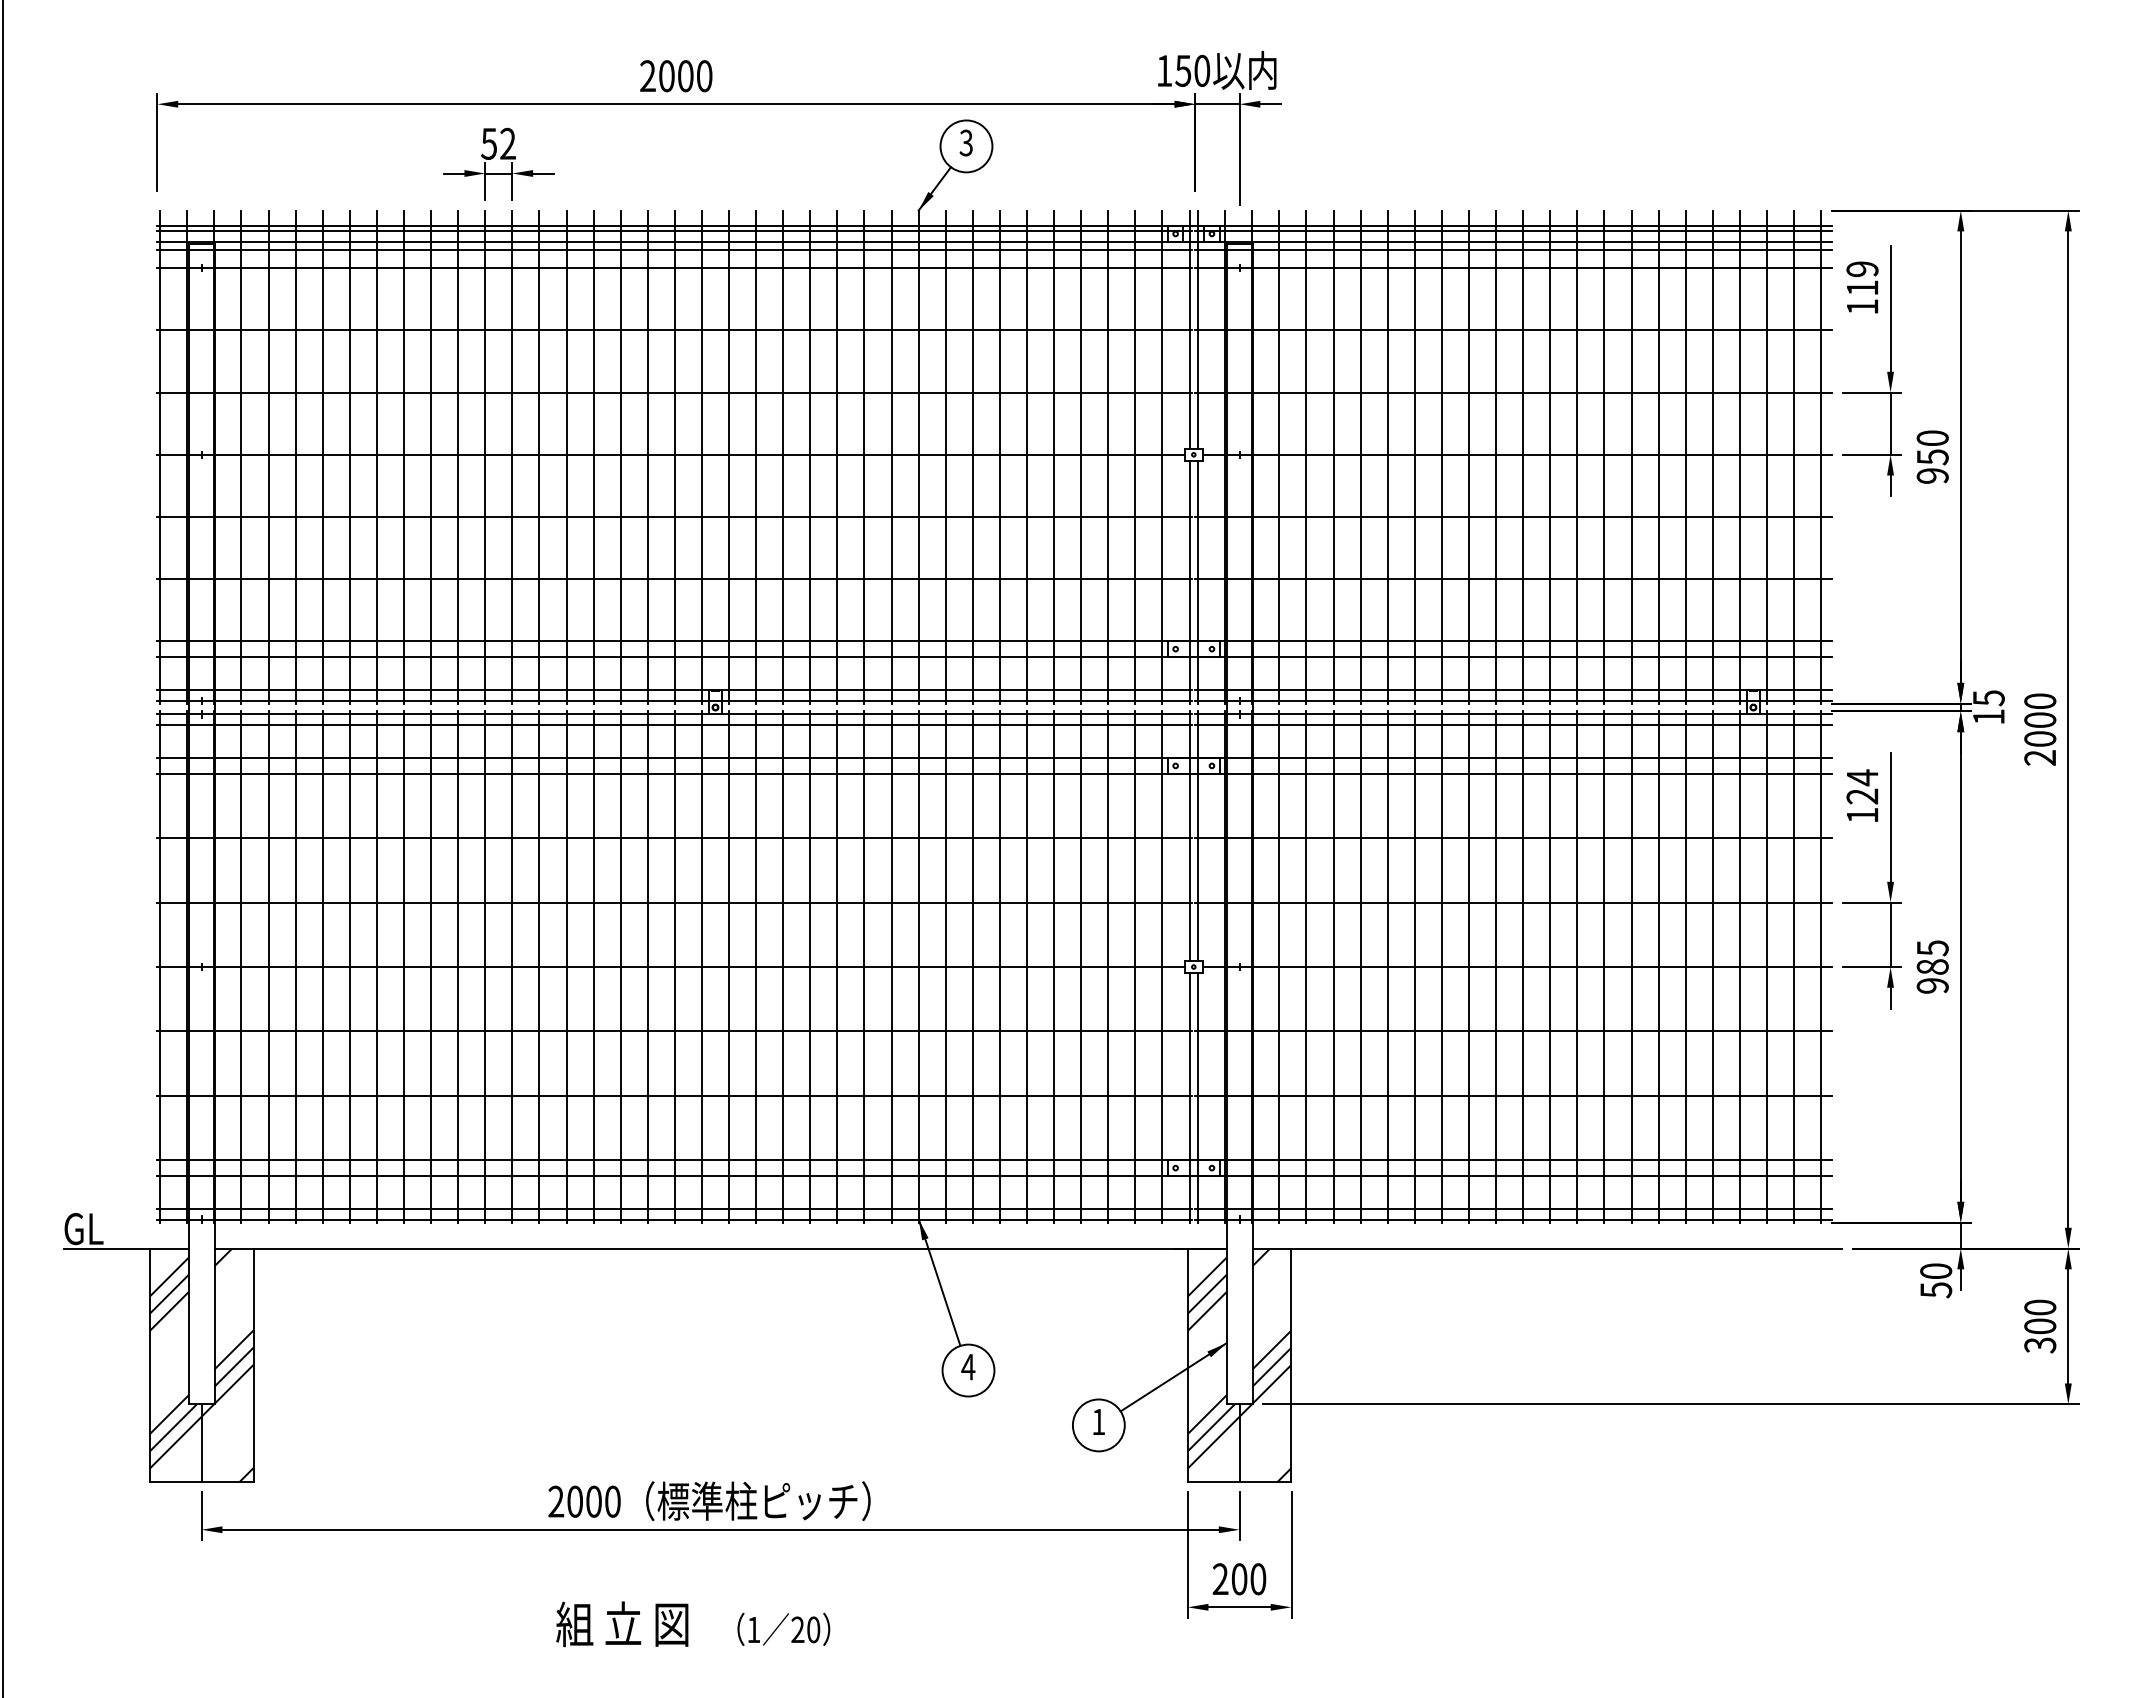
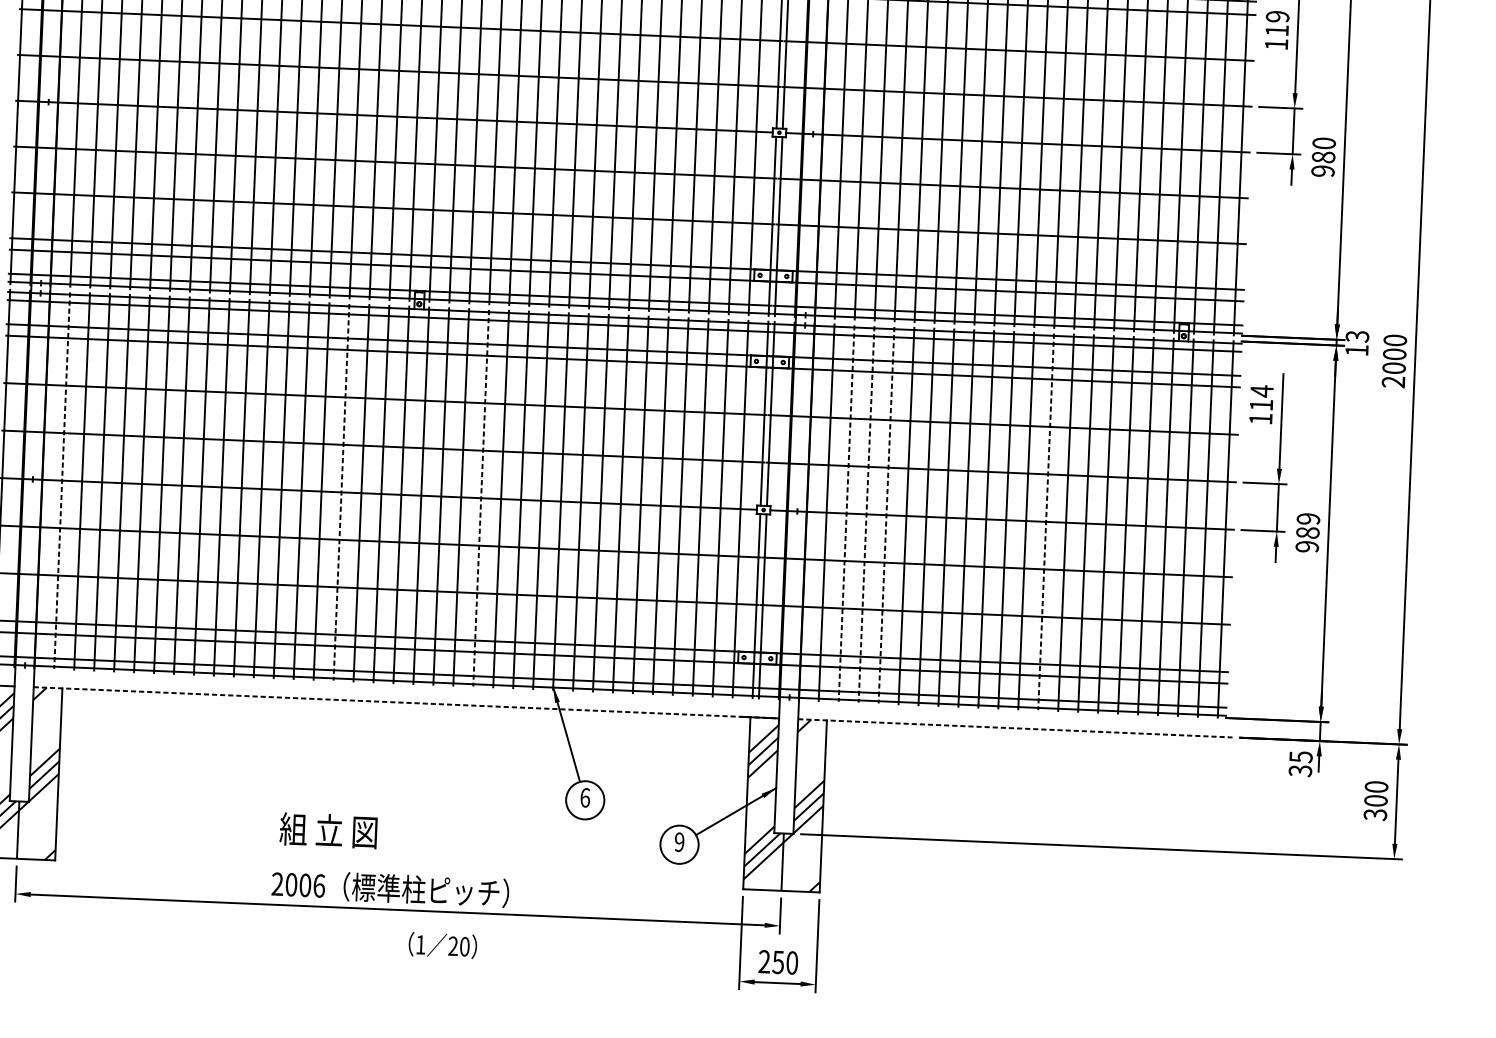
text: (1932, 457) -> (1323, 157), 950 -> 980
text: (1988, 697) -> (1357, 336), 15 -> 13
text: (1862, 796) -> (1261, 405), 124 -> 114
text: (1932, 948) -> (1308, 519), 985 -> 989
line: (241, 967) -> (62, 481), solid -> dashed
line: (620, 967) -> (341, 492), solid -> dashed
line: (810, 967) -> (481, 498), solid -> dashed
line: (1306, 967) -> (846, 513), solid -> dashed
line: (1333, 967) -> (866, 514), solid -> dashed
line: (1360, 967) -> (886, 515), solid -> dashed
line: (1577, 967) -> (1046, 522), solid -> dashed
line: (720, 1248) -> (406, 702), solid -> dashed
line: (1547, 1248) -> (1015, 728), solid -> dashed
text: (1936, 1280) -> (1301, 763), 50 -> 35
text: (968, 1366) -> (585, 797), 4 -> 6
text: (1098, 1421) -> (679, 841), 1 -> 9
text: (612, 1501) -> (318, 885), 2000 -> 2006
text: (1239, 1579) -> (778, 962), 200 -> 250
text: (622, 1624) -> (328, 830), moved
text: (783, 1628) -> (442, 944), moved

